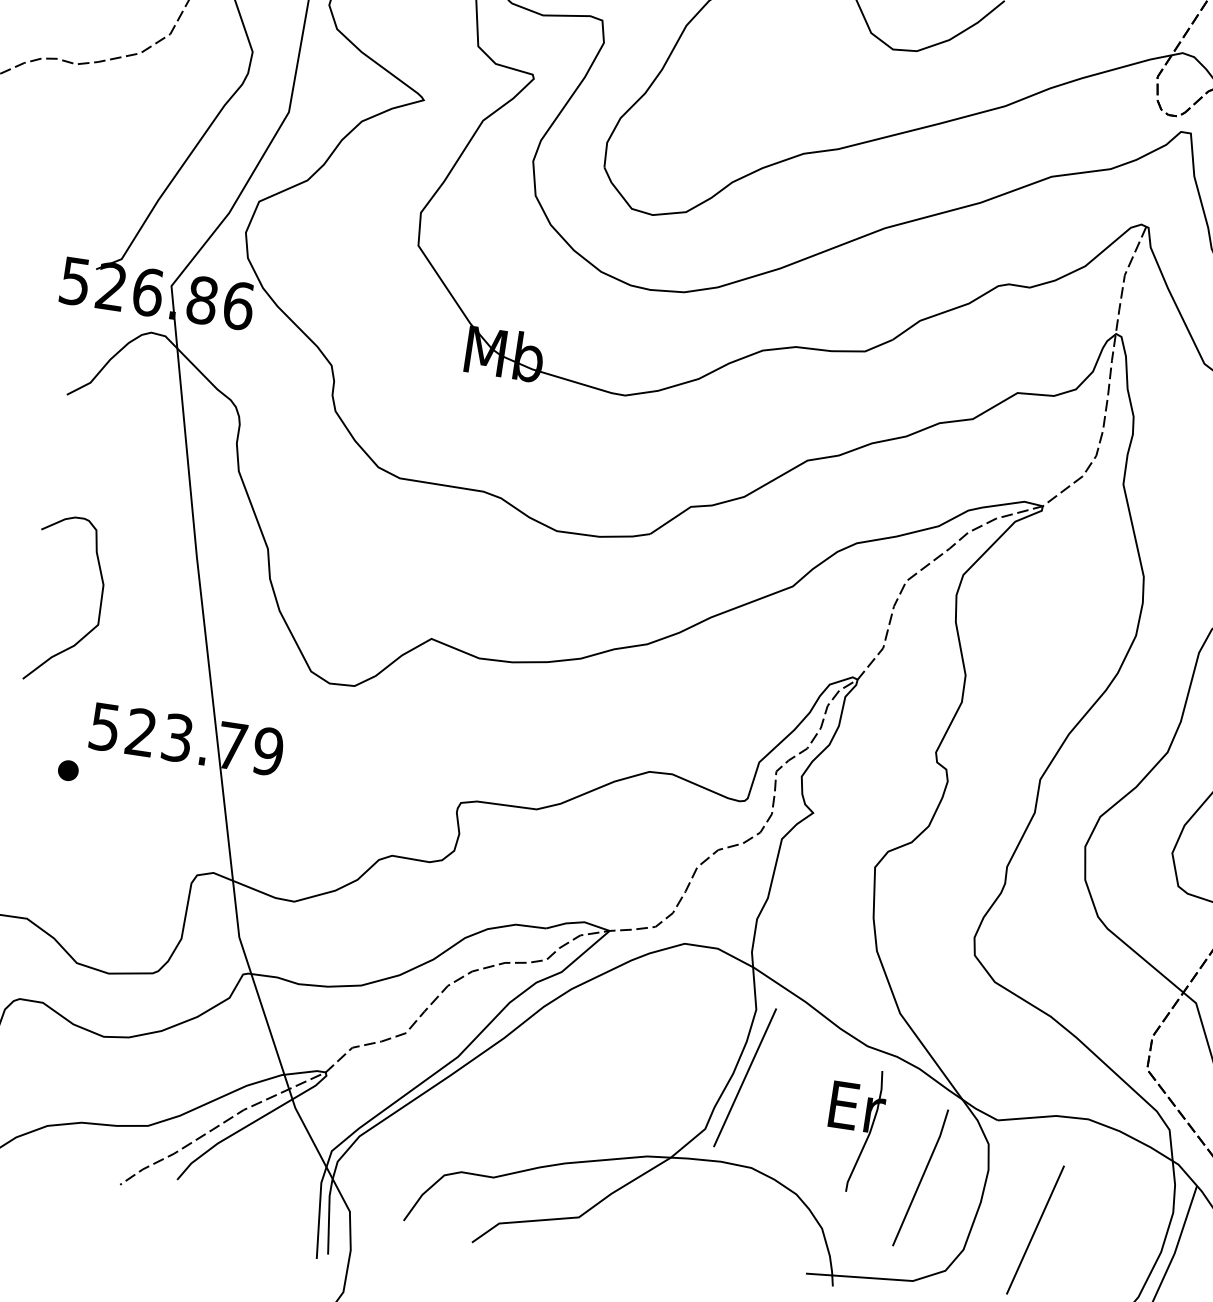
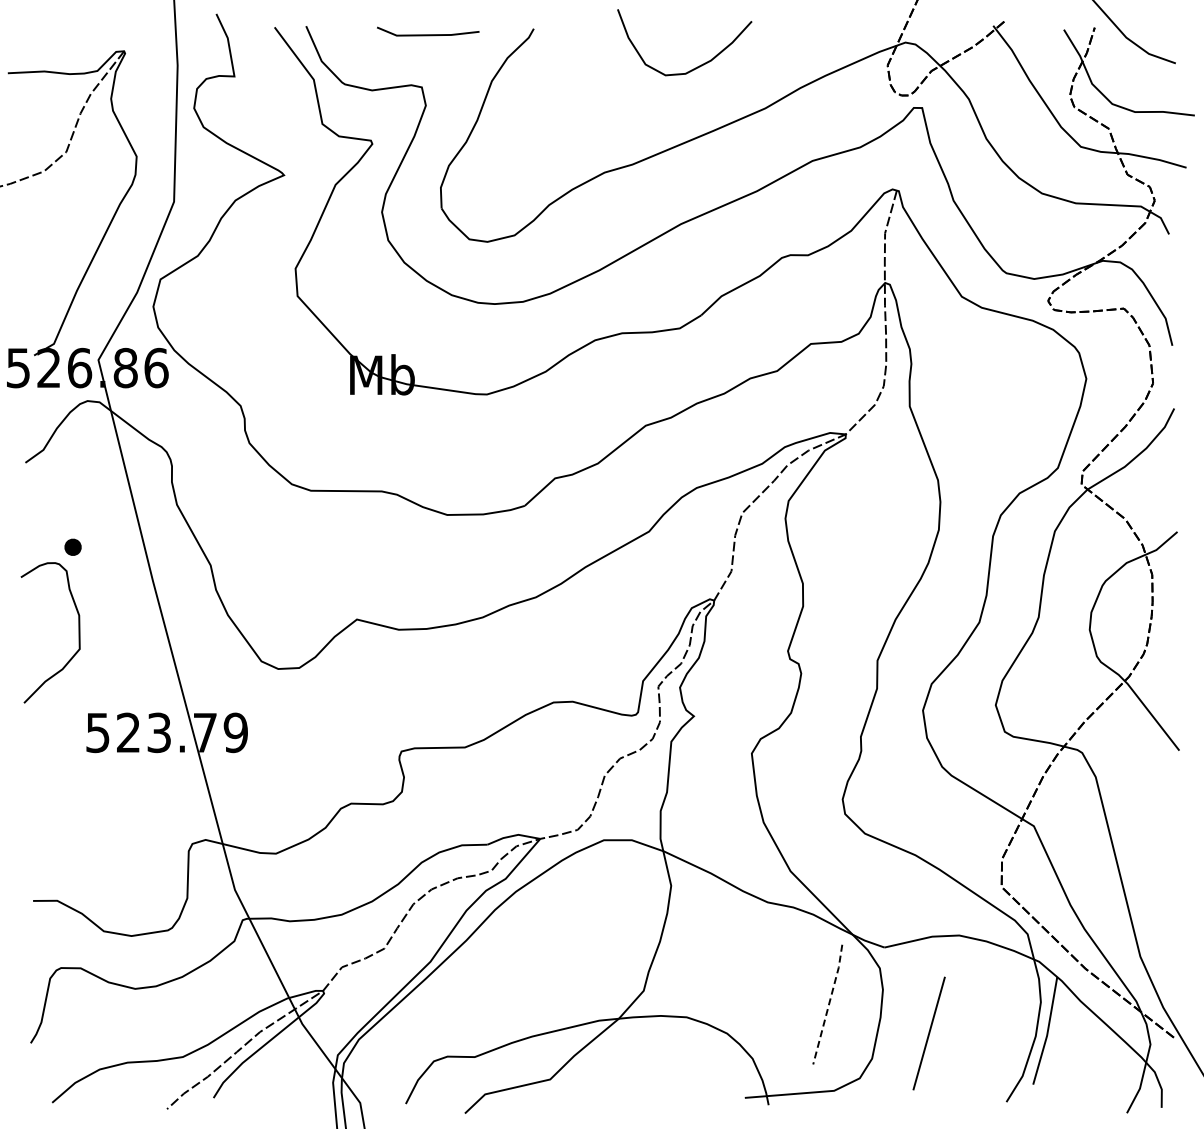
part: (67, 769) -> (72, 546), moved
line: (745, 1077) -> (670, 943), removed
part: (853, 1130) -> (766, 973), removed
line: (922, 1178) -> (829, 1004), solid -> dashed

